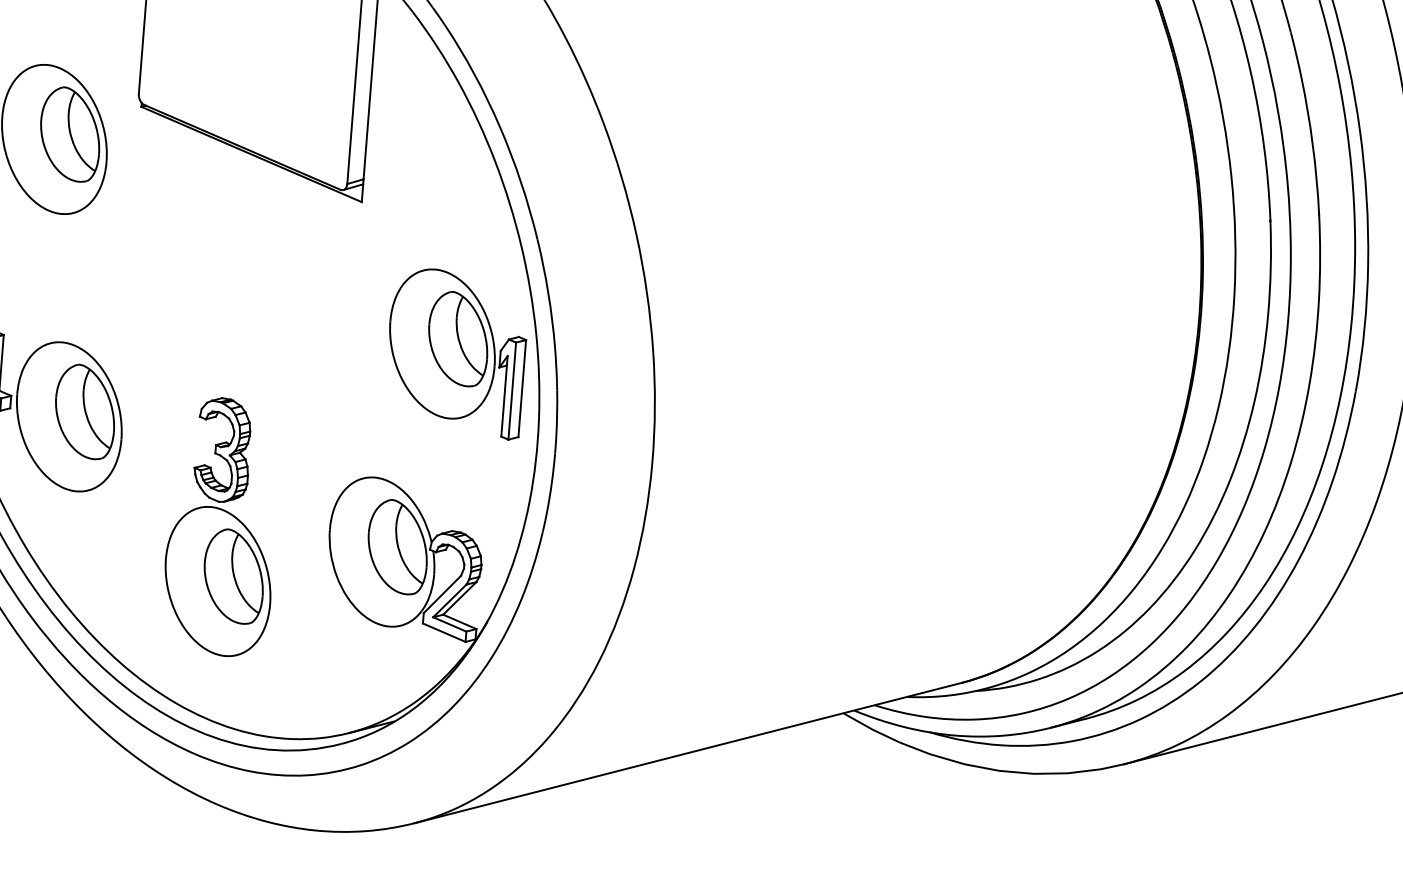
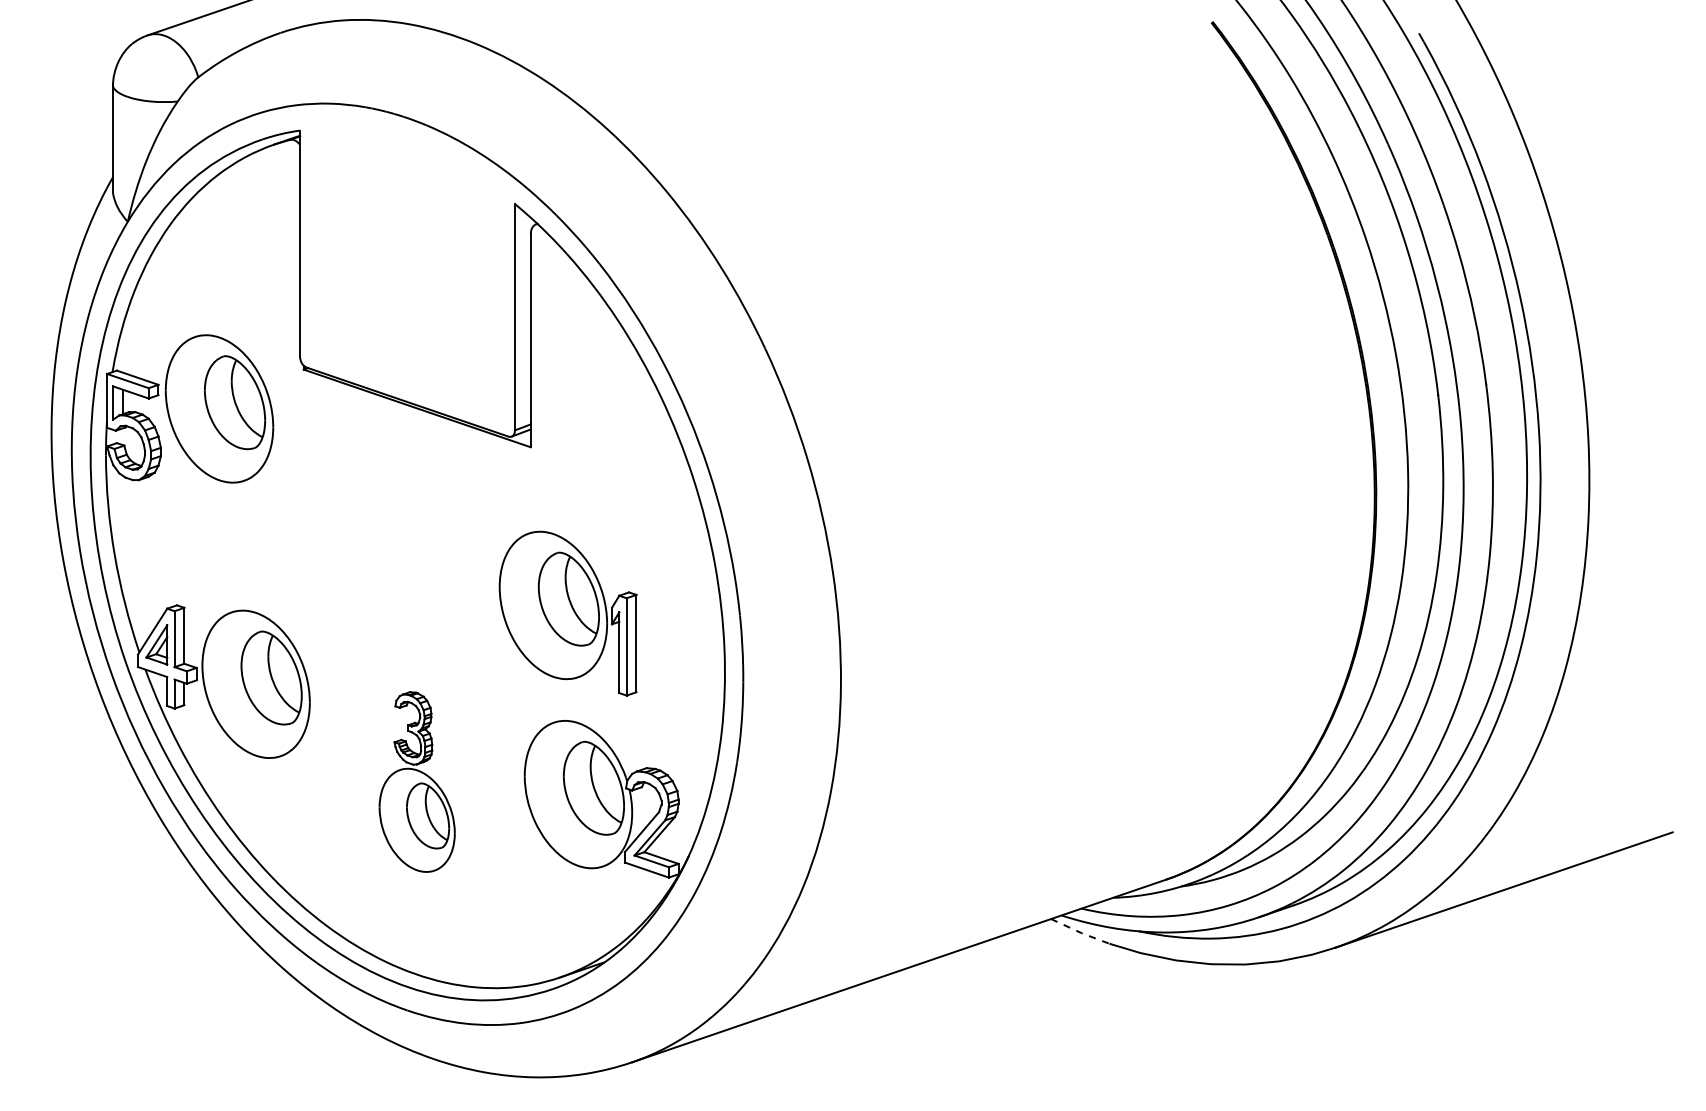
part: (455, 353) -> (567, 613), moved
part: (221, 526) -> (416, 781), size x0.7
line: (871, 728) -> (1080, 932), solid -> dashed

